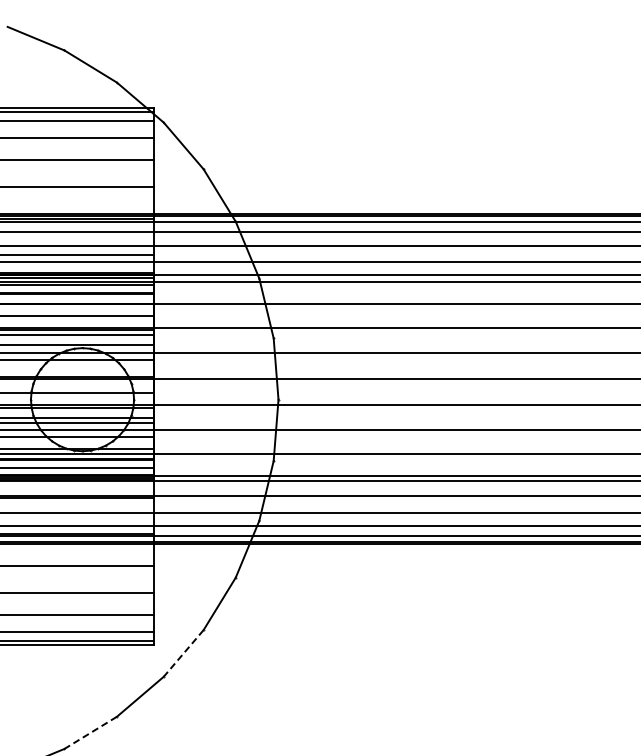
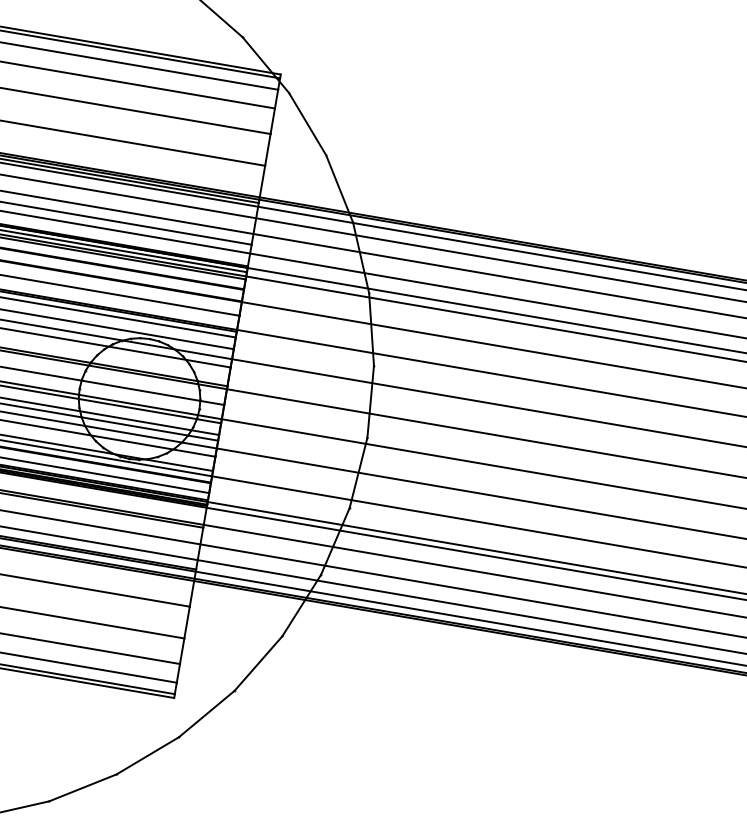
line: (183, 653) -> (206, 714), dashed -> solid
line: (90, 732) -> (82, 787), dashed -> solid

